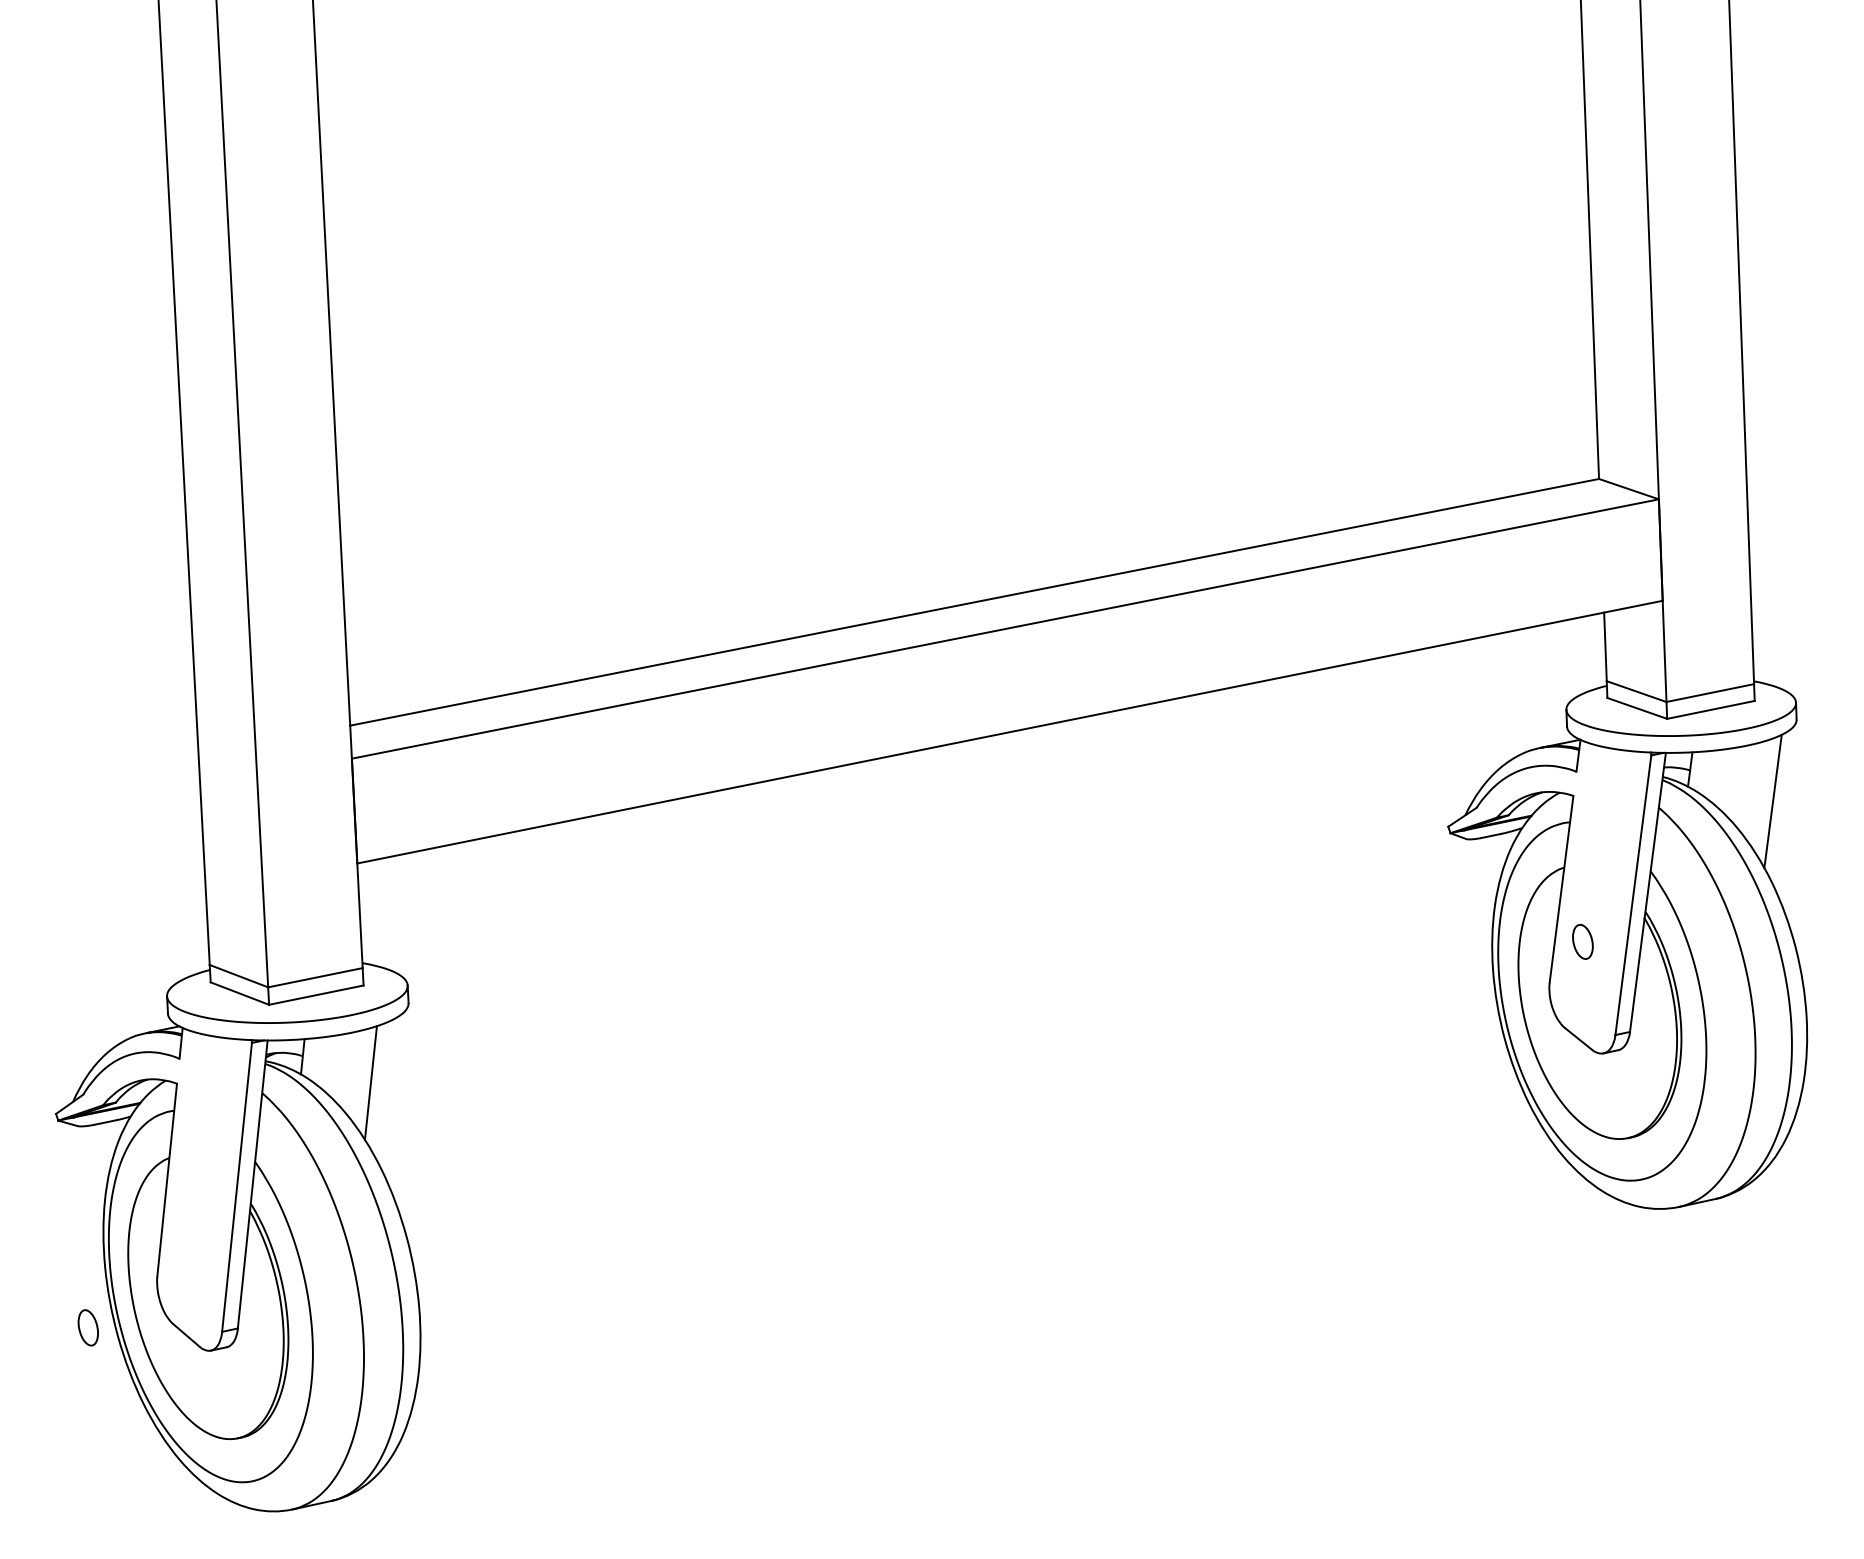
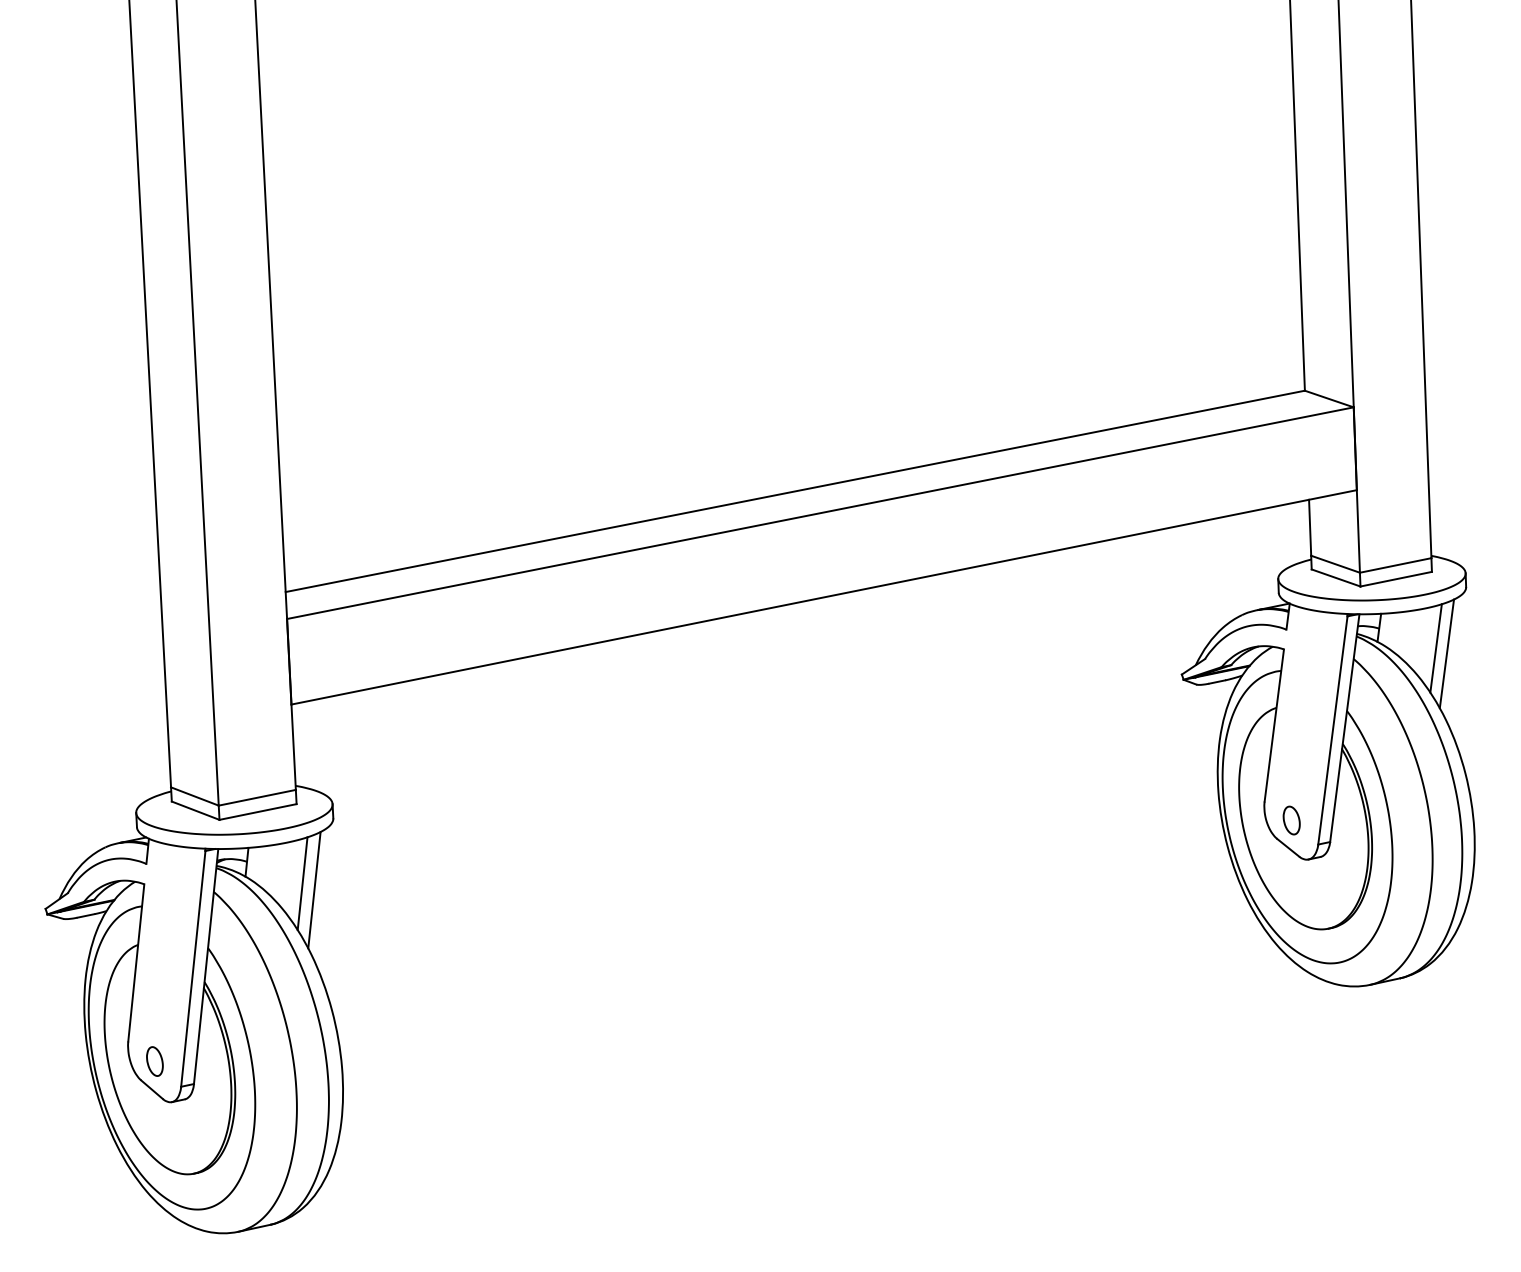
line: (1759, 794) -> (1435, 648), added
part: (1582, 941) -> (1291, 820), moved
line: (385, 1091) -> (314, 890), added
part: (87, 1327) -> (154, 1061), moved

